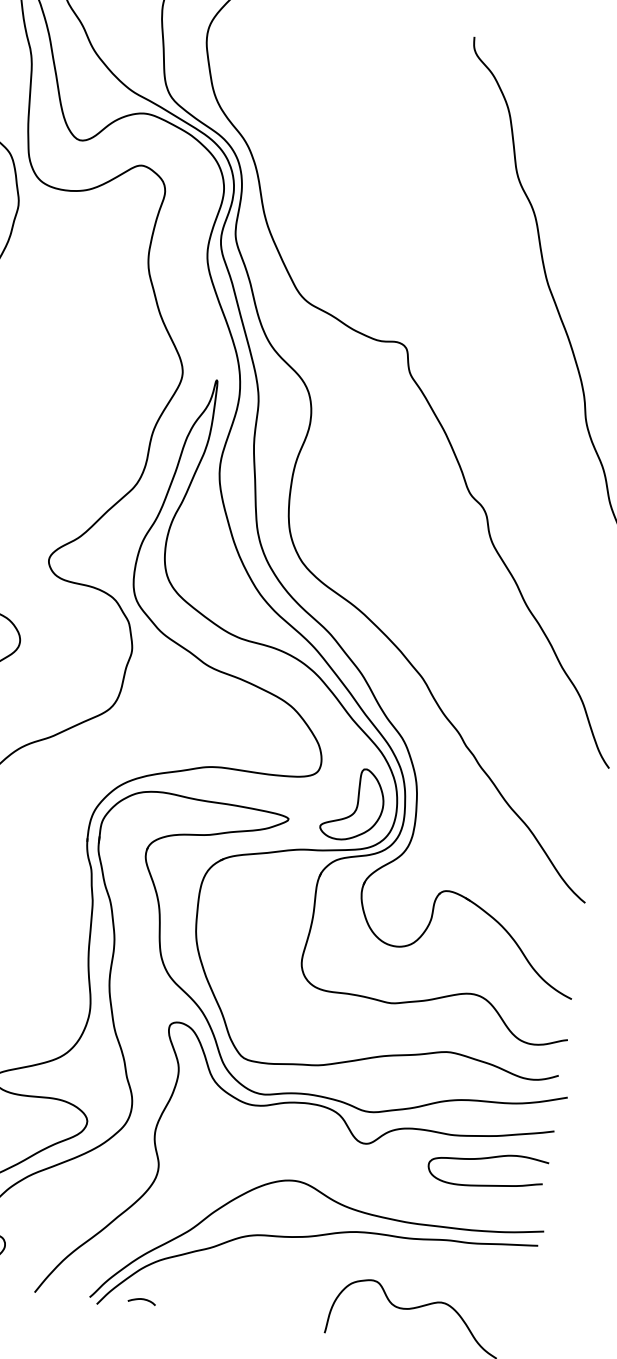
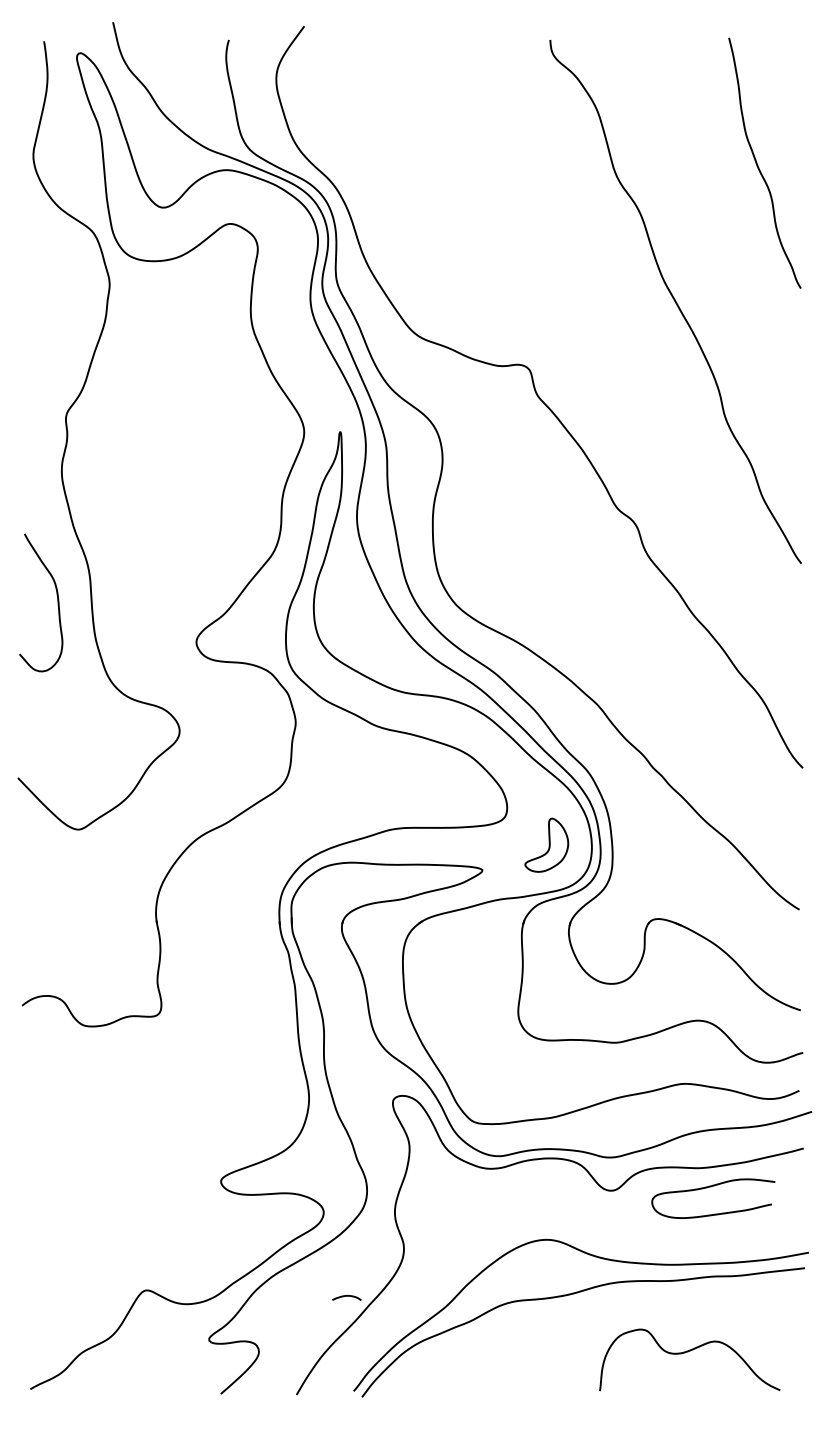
part: (353, 804) -> (546, 845), size x0.7
curve: (487, 1159) -> (711, 1187), moved
curve: (141, 1299) -> (346, 1296), moved

